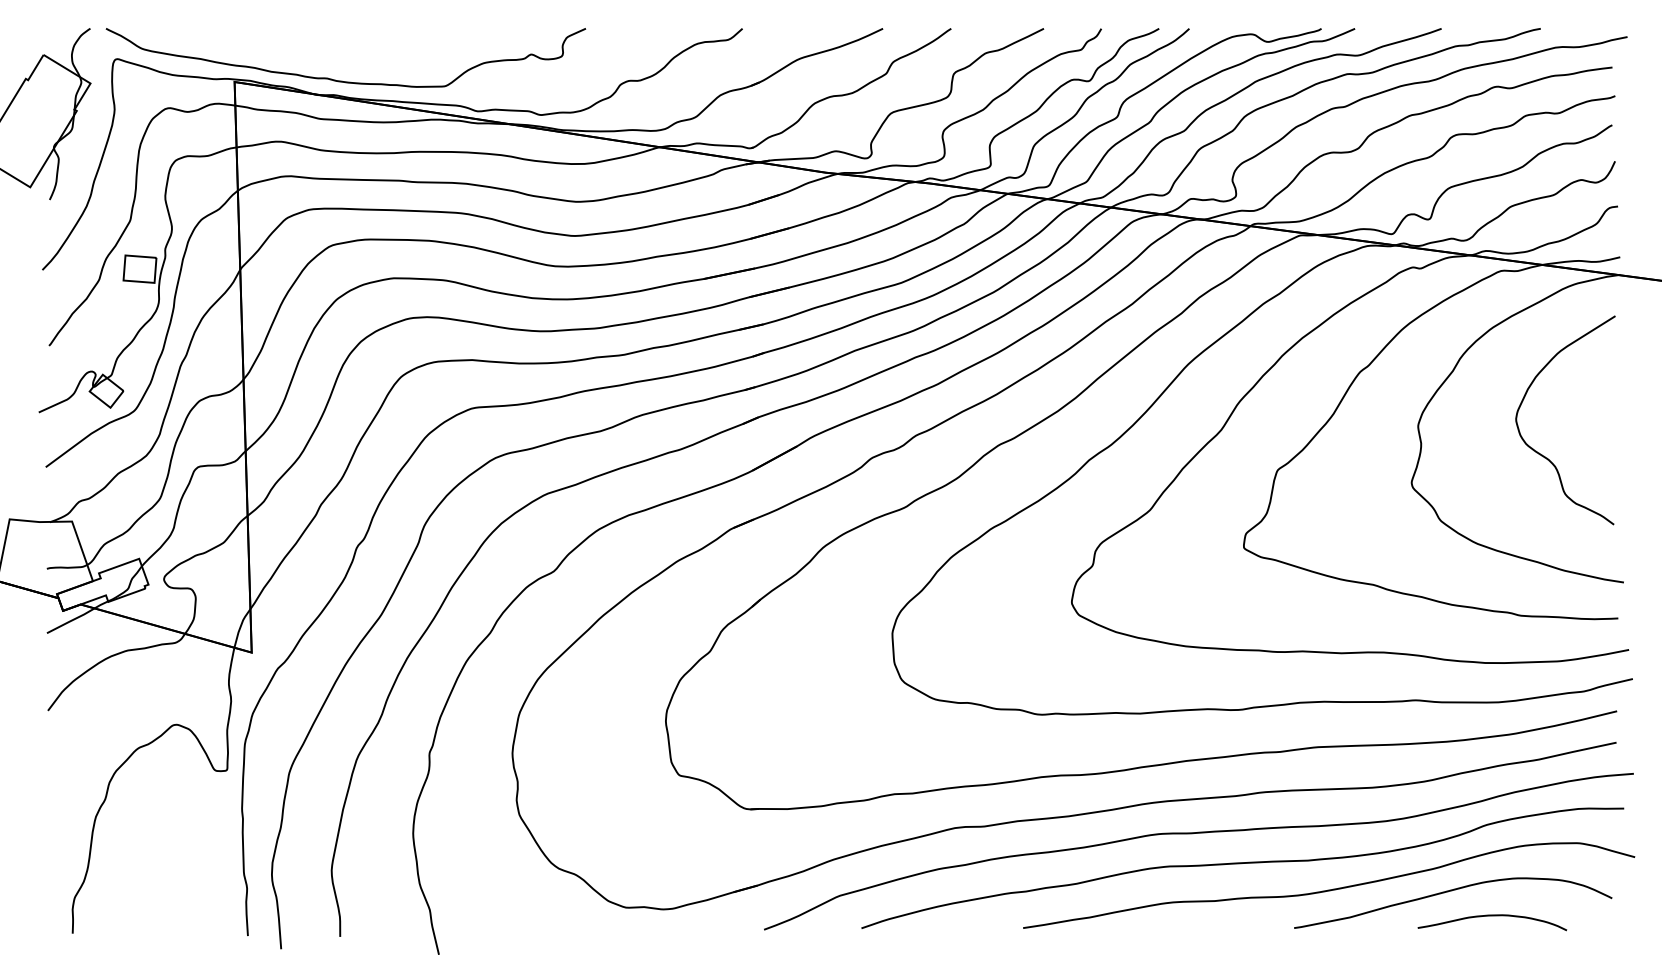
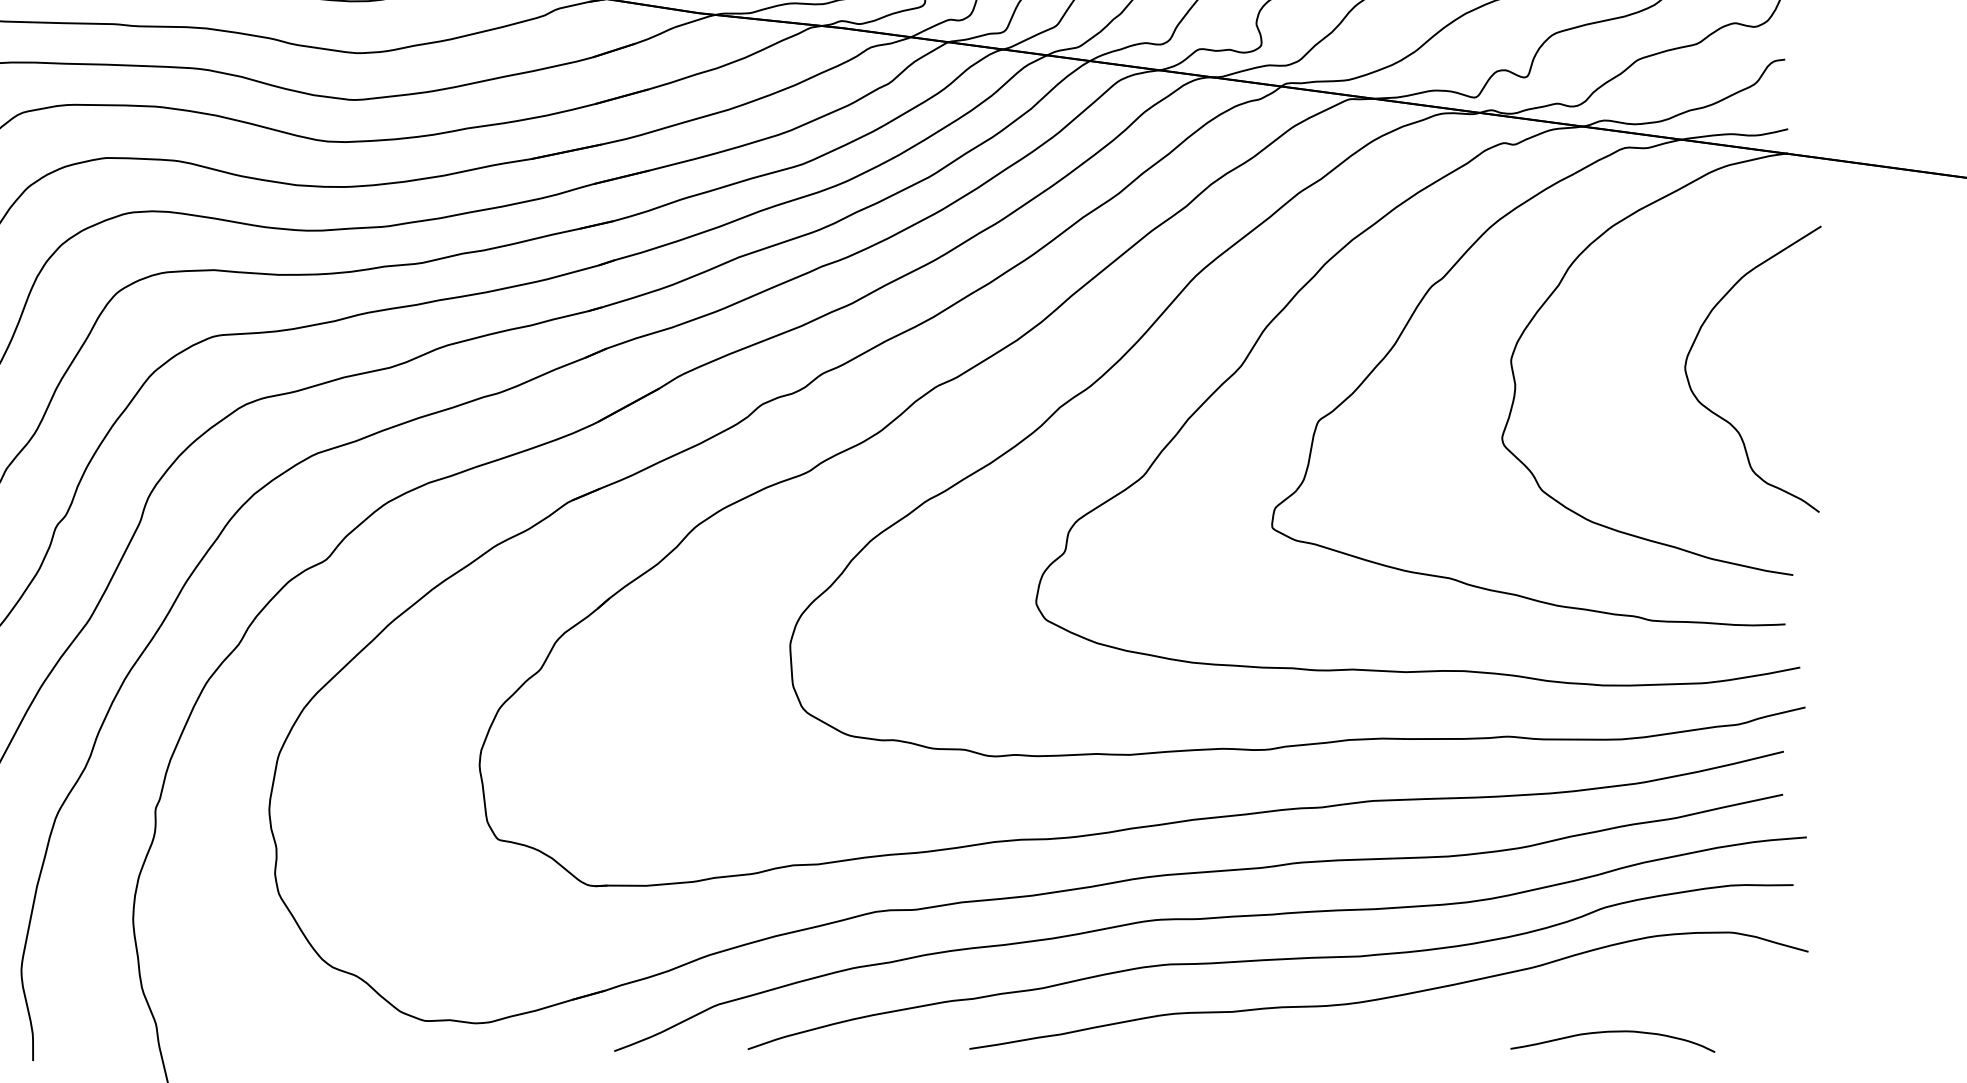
curve: (1542, 454) -> (1721, 416), moved
curve: (1452, 891) -> (1558, 998), removed

